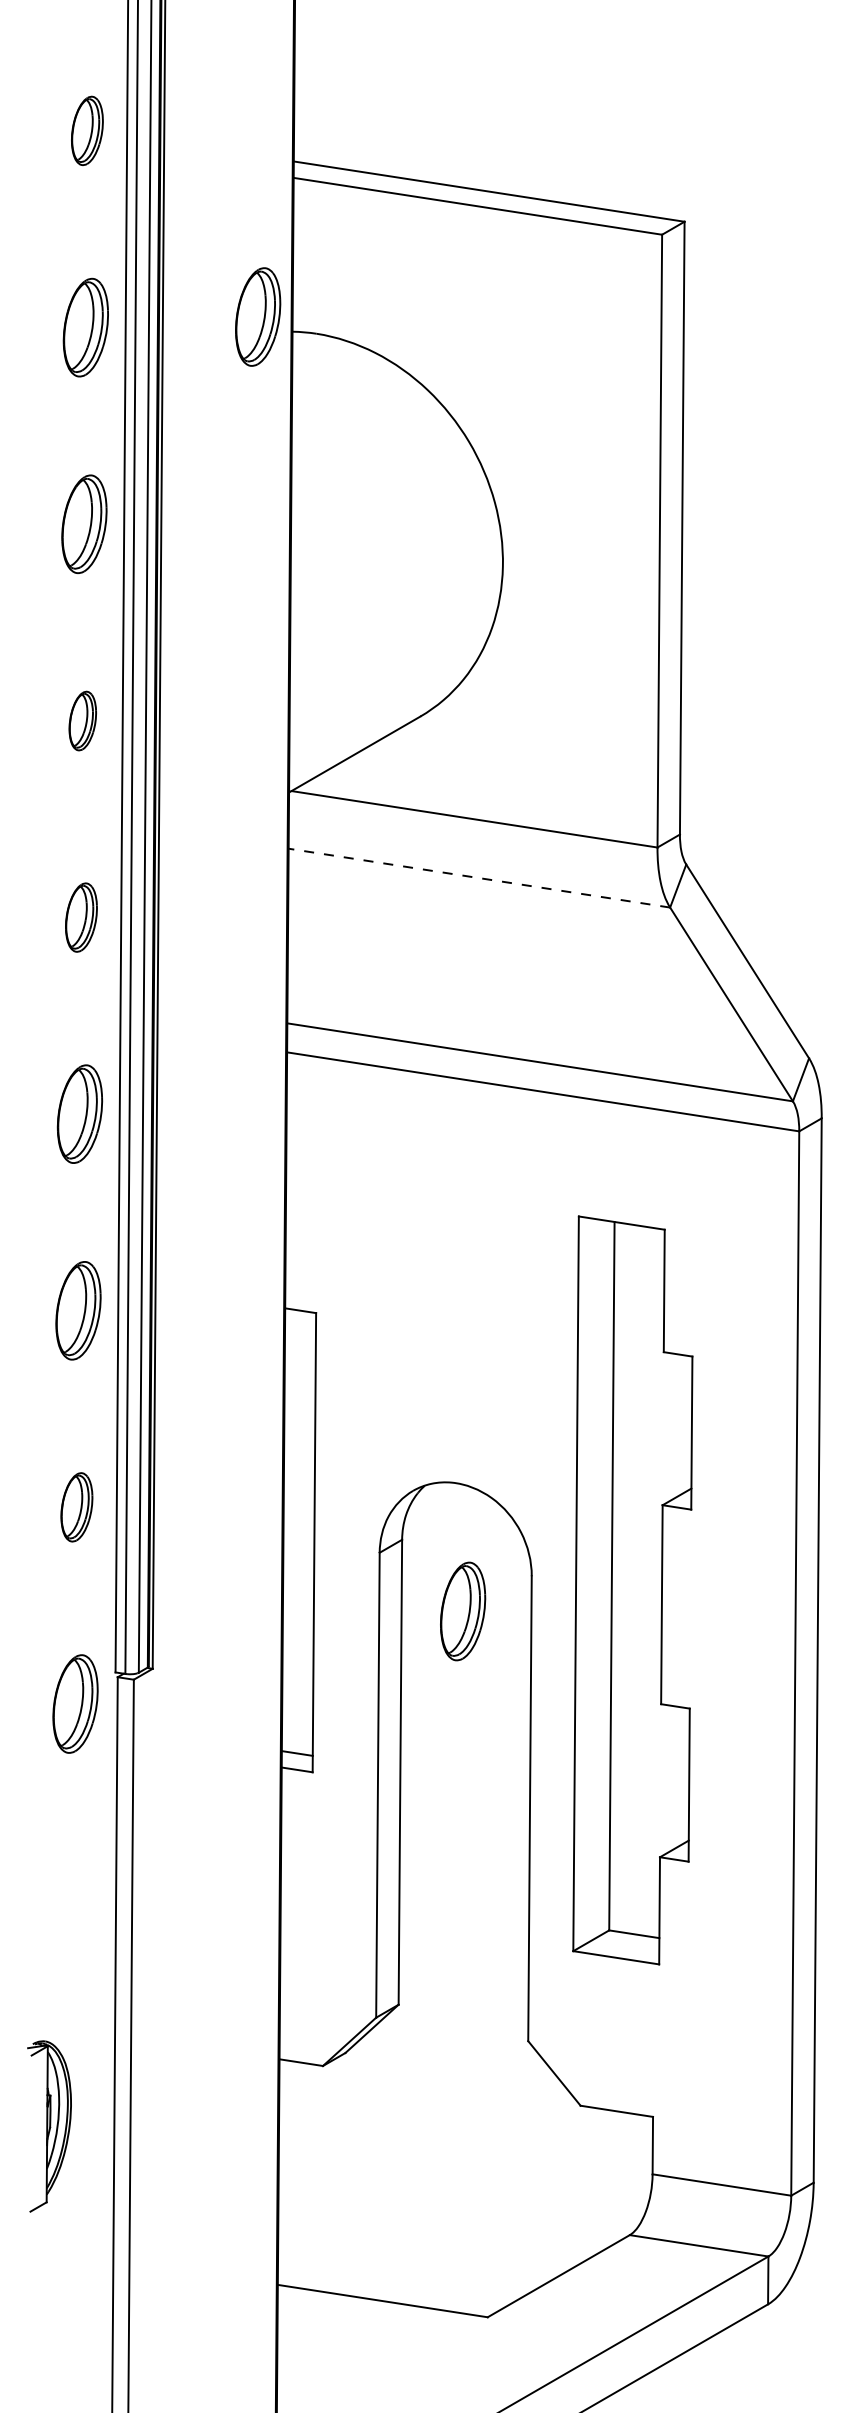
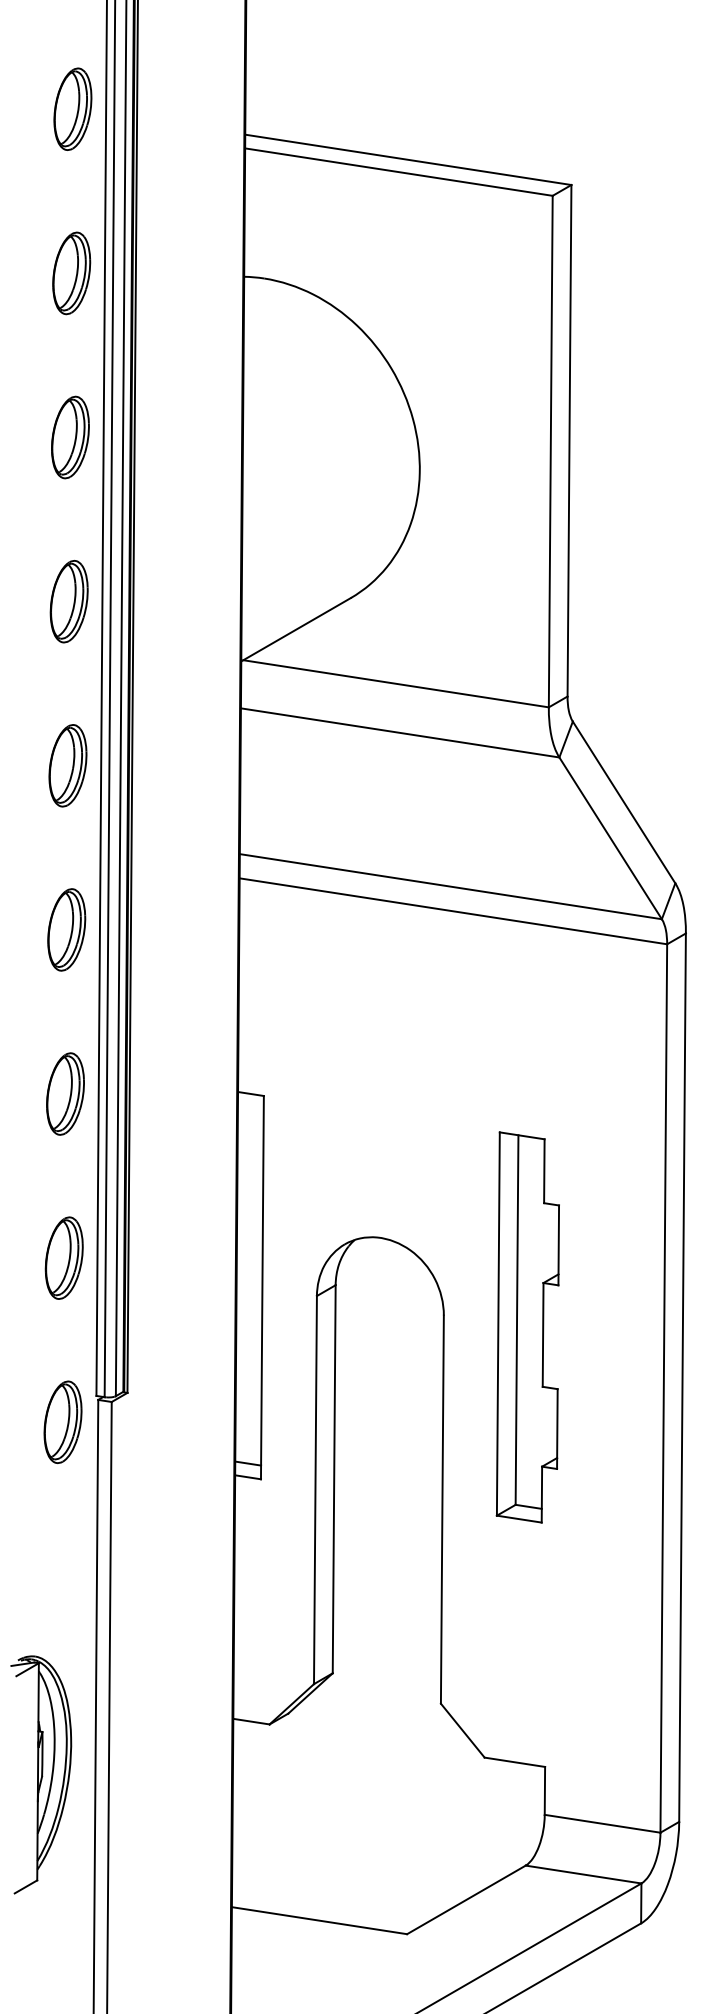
part: (86, 130) -> (72, 108), size x1.43
part: (258, 316) -> (215, 264), removed
part: (82, 720) -> (68, 601), size x1.67
line: (478, 877) -> (399, 732), dashed -> solid
part: (80, 917) -> (67, 765), size x1.43
part: (76, 1506) -> (63, 1257), size x1.43
part: (631, 1590) -> (527, 1327), size x0.62
part: (463, 1610) -> (386, 1344), removed
part: (49, 2125) -> (41, 1774), size x1.67

